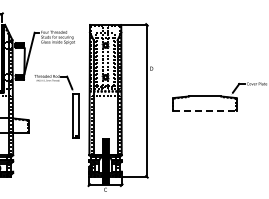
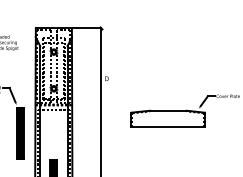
line: (205, 110) -> (168, 126), dashed -> solid
hatch: (76, 115) -> (20, 132), added

